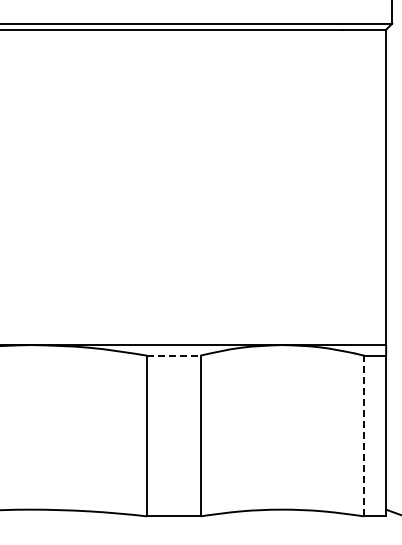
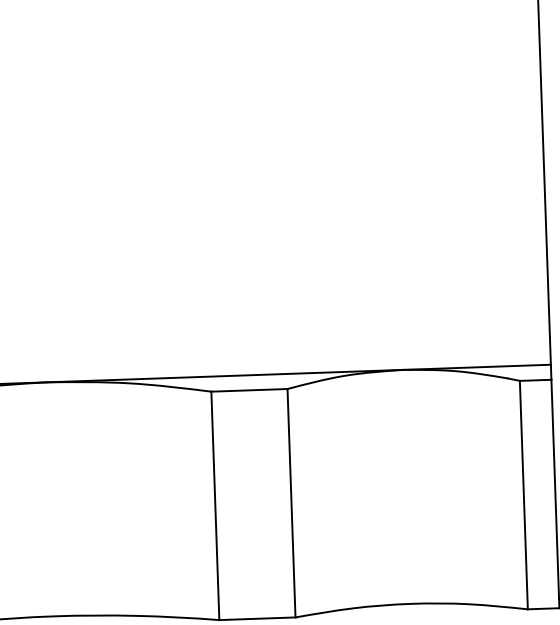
line: (173, 355) -> (249, 390), dashed -> solid
line: (363, 435) -> (523, 494), dashed -> solid

